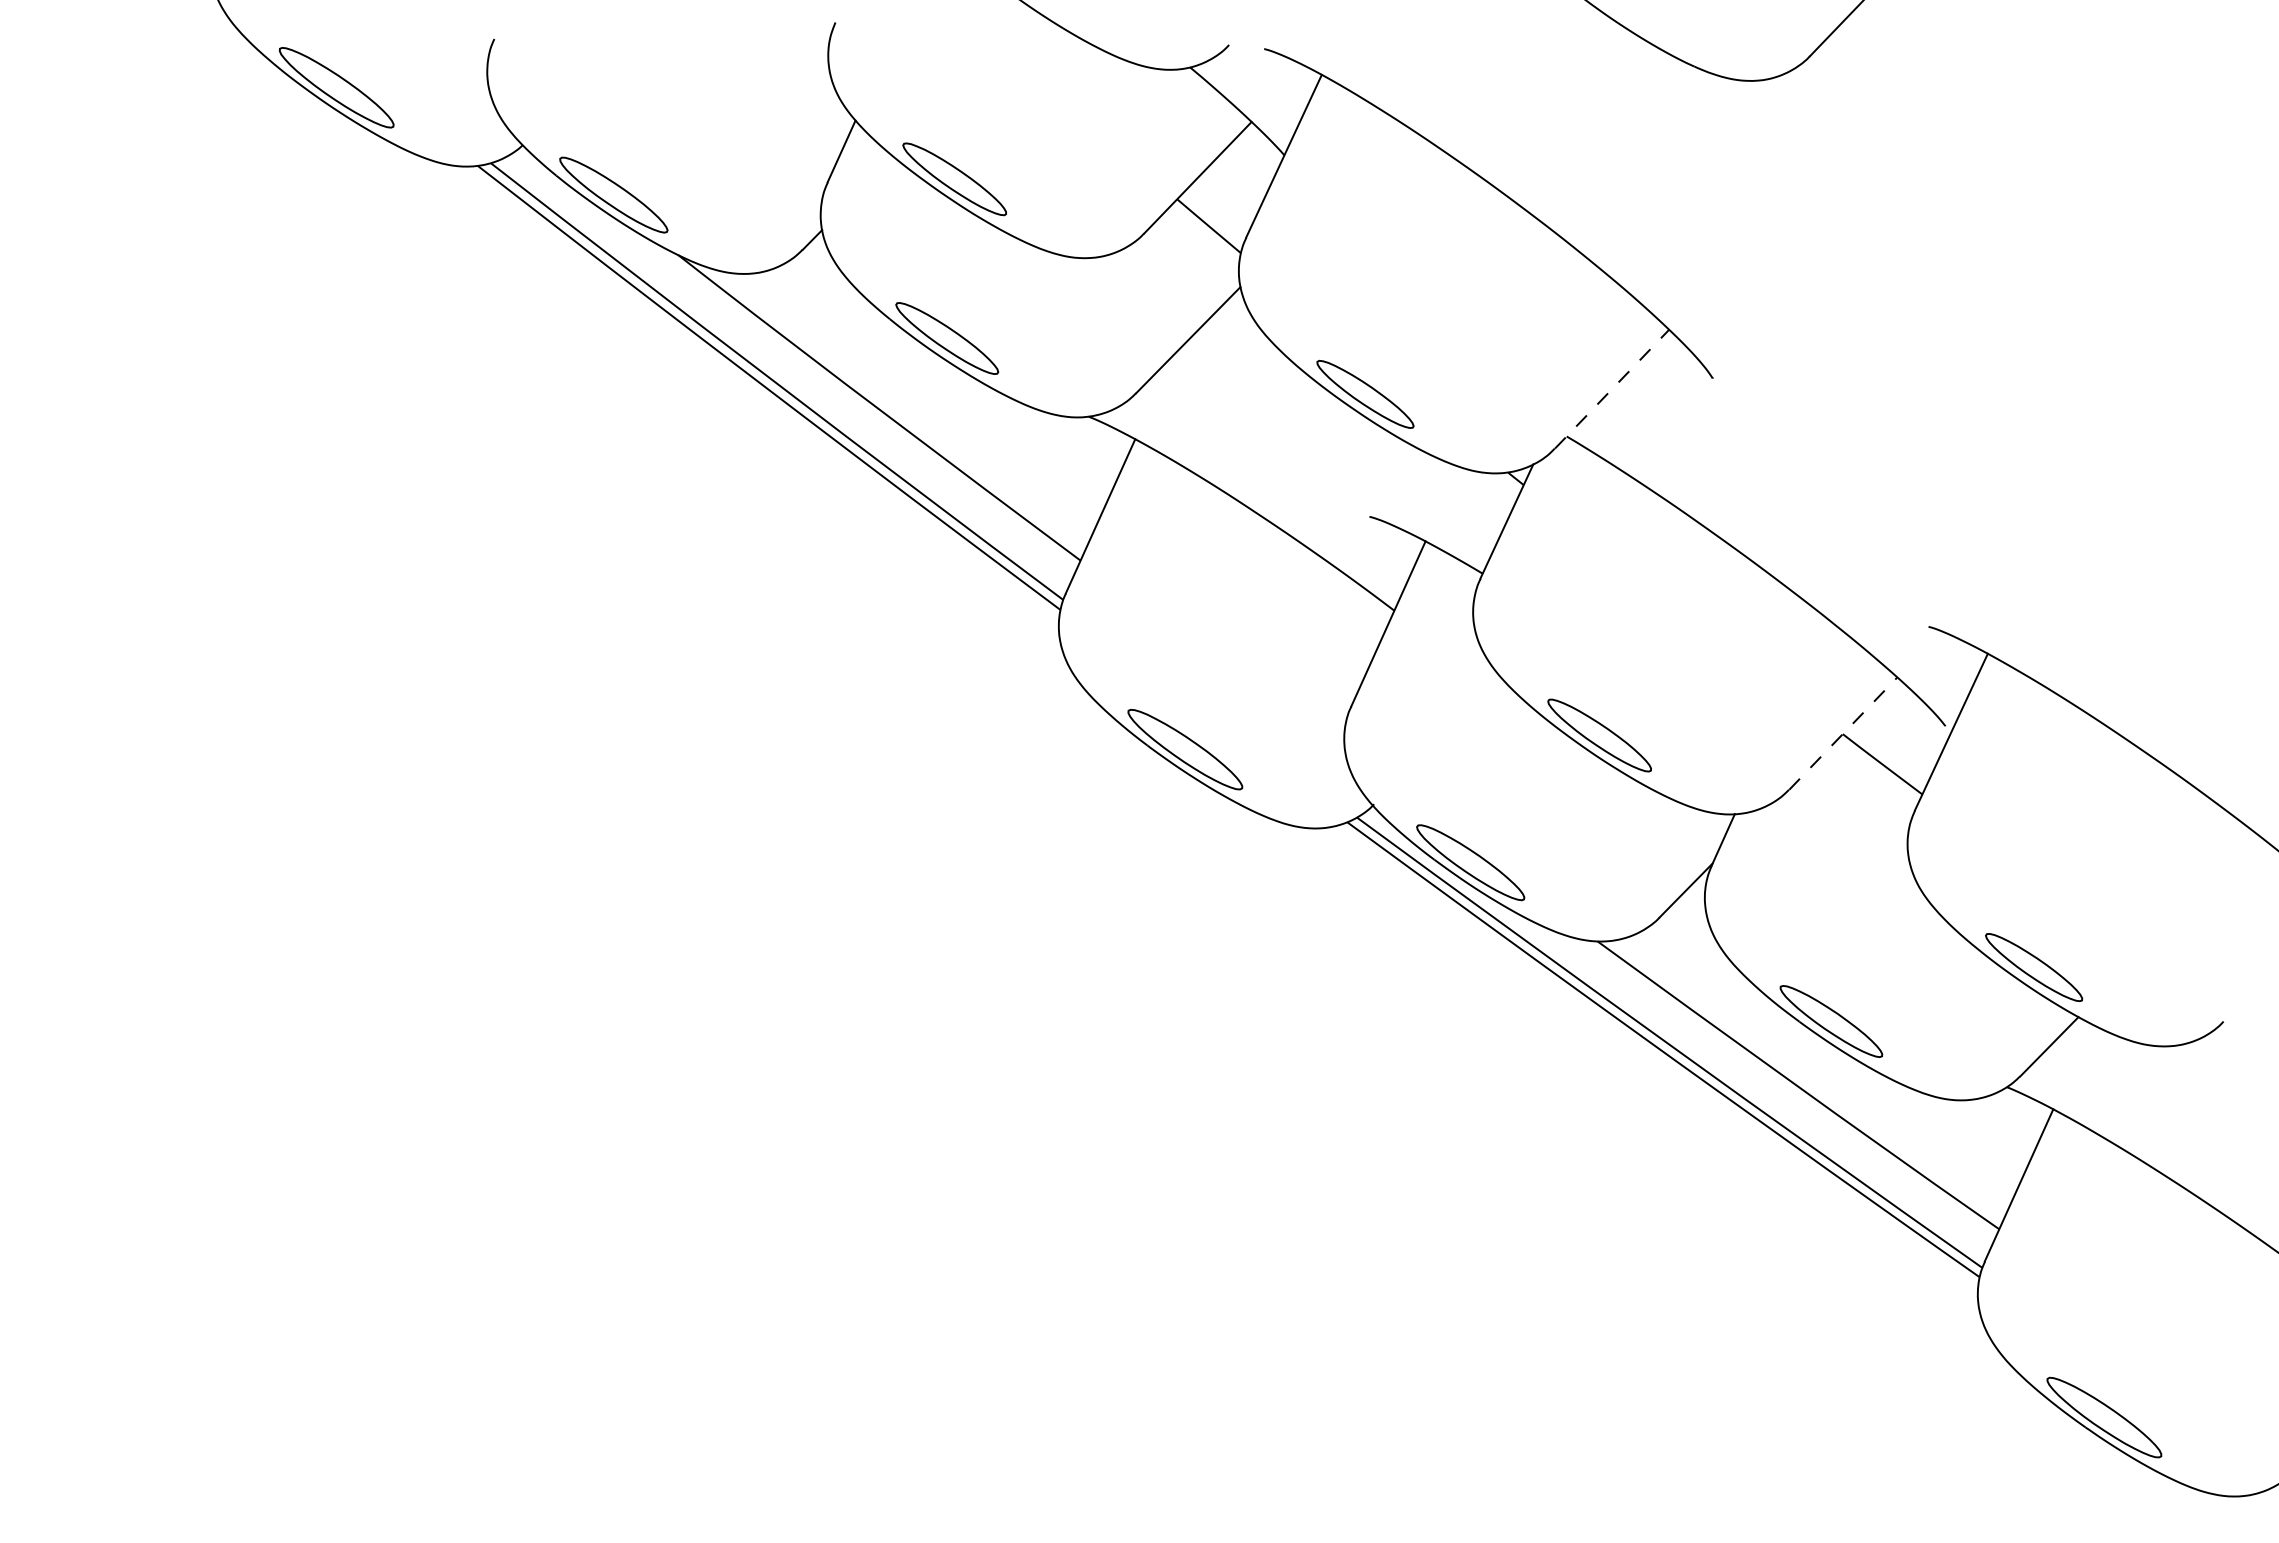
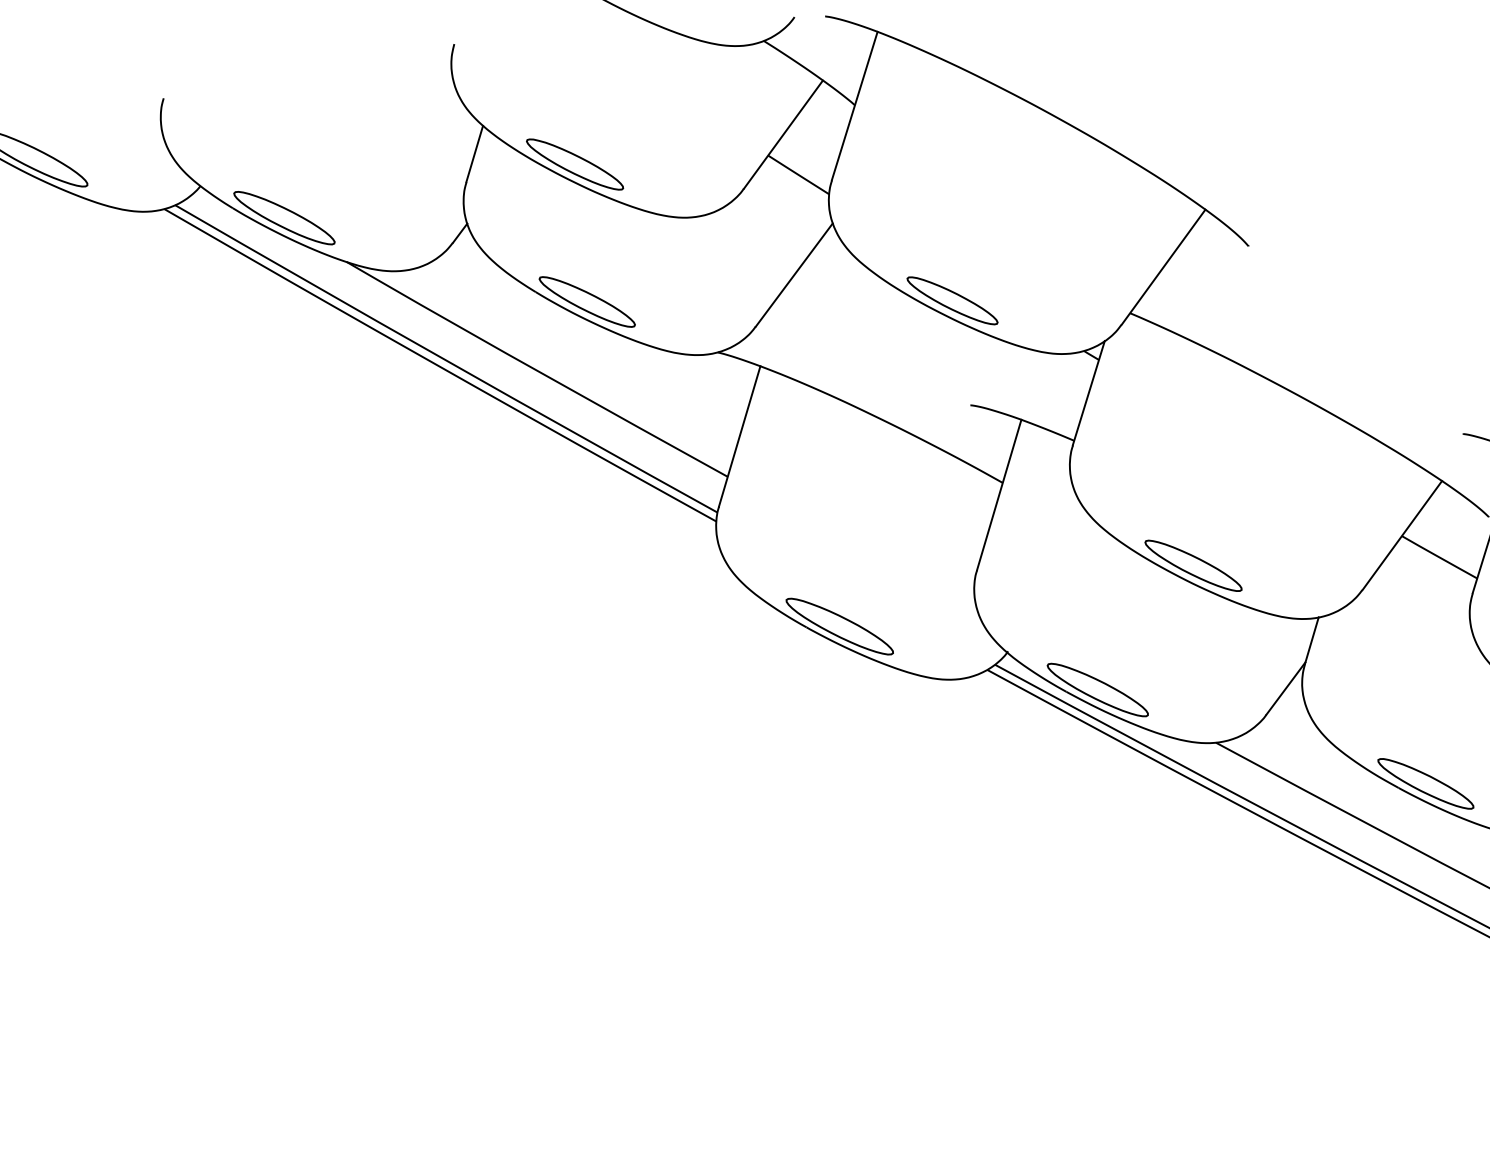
line: (1612, 388) -> (1163, 266), dashed -> solid
line: (1843, 733) -> (1402, 535), dashed -> solid

